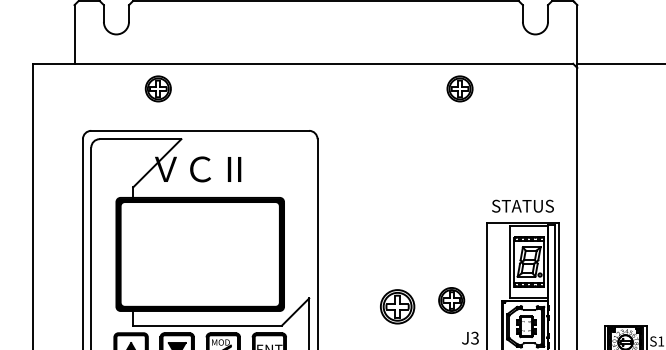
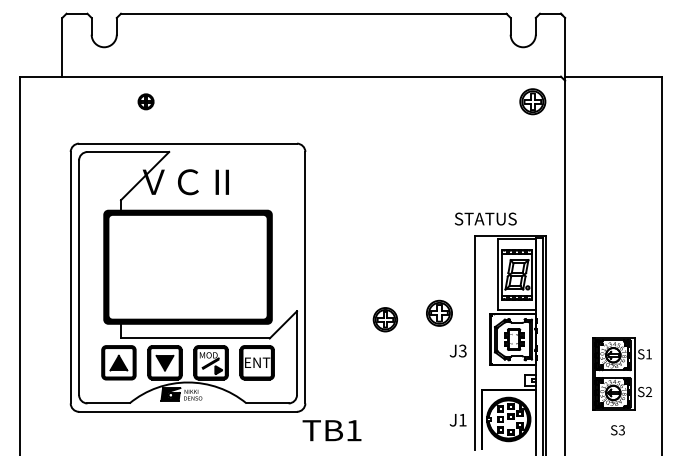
part: (157, 88) -> (145, 101), size x0.6
part: (459, 88) -> (532, 101), moved
text: (522, 205) -> (485, 218), moved
part: (397, 306) -> (385, 319), size x0.7

